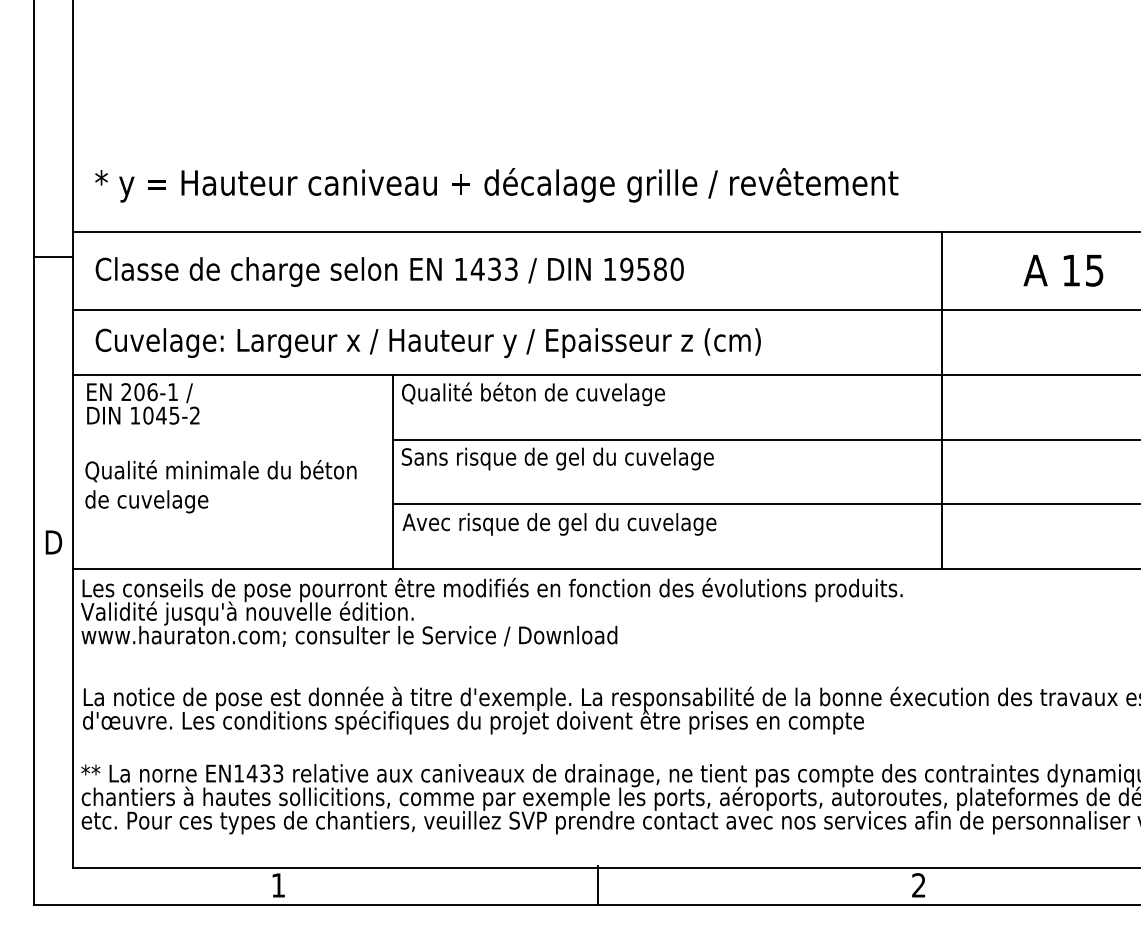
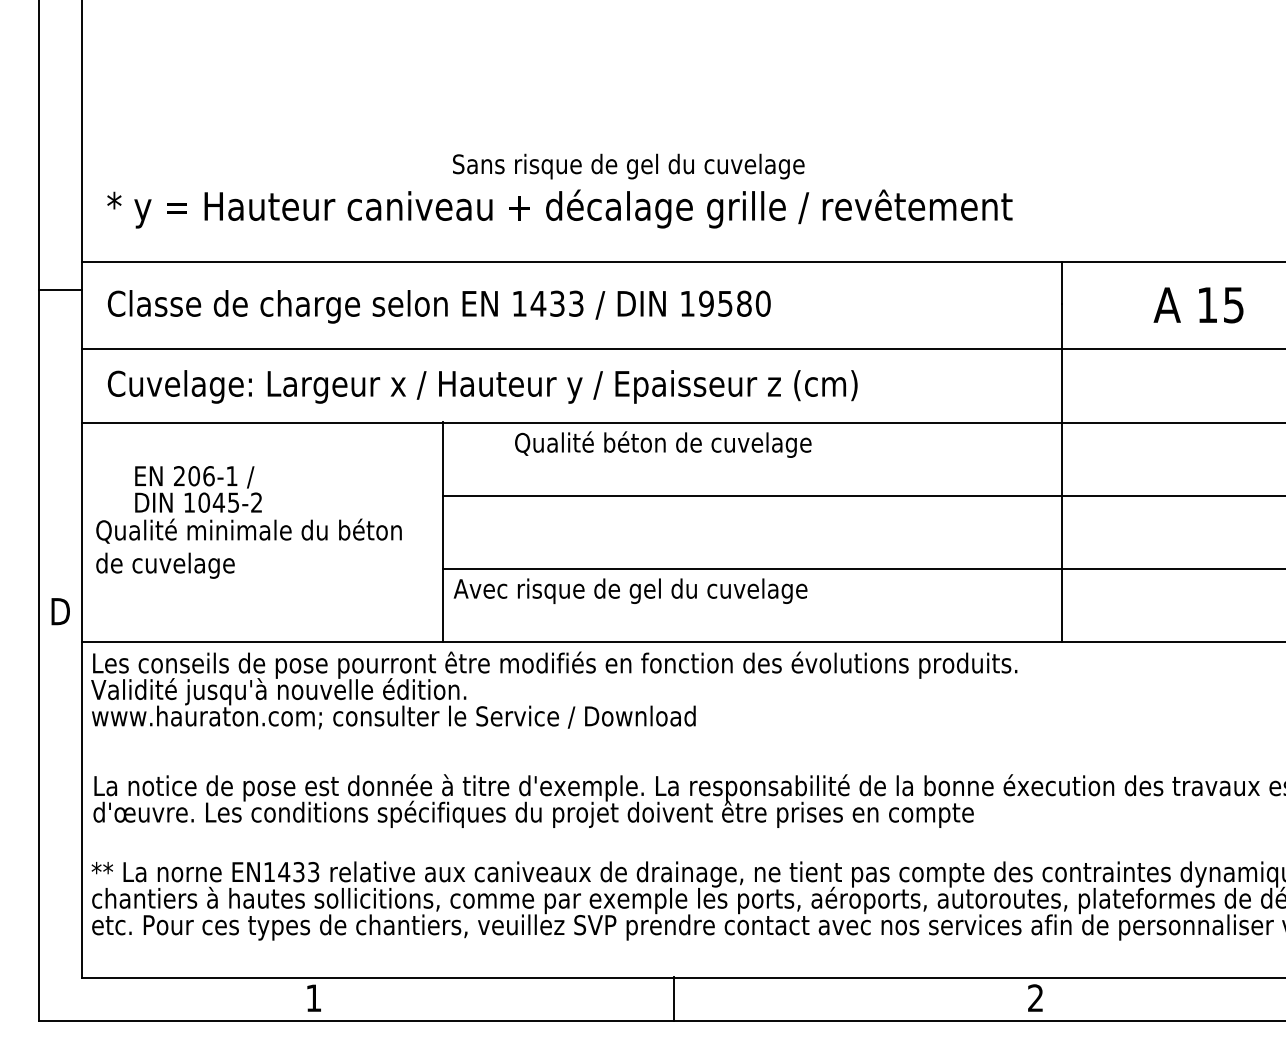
text: (533, 394) -> (663, 444), moved
text: (143, 403) -> (198, 489), moved
text: (557, 458) -> (628, 166), moved

